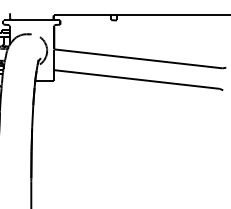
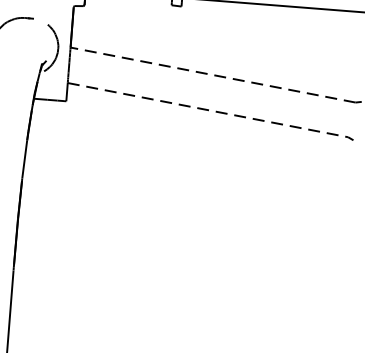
line: (138, 58) -> (213, 74), solid -> dashed
line: (137, 79) -> (208, 110), solid -> dashed

